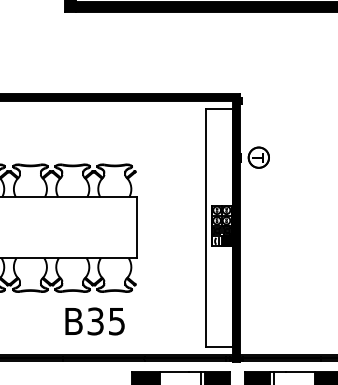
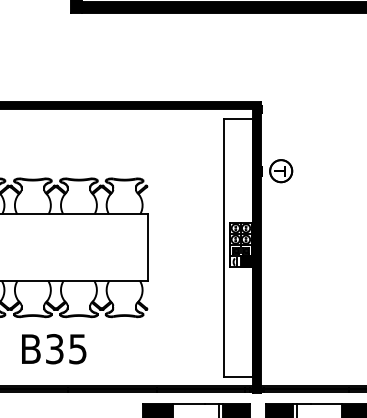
text: (95, 321) -> (54, 349), moved

